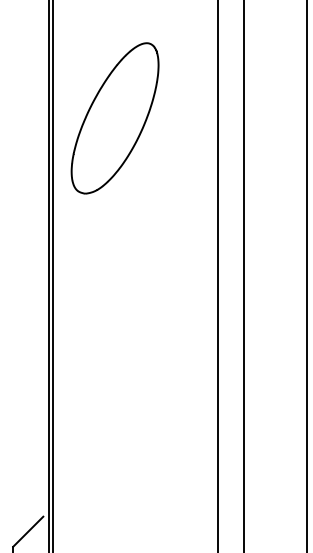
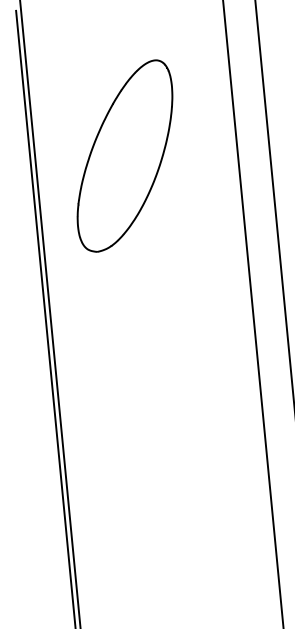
part: (114, 118) -> (124, 156), moved

